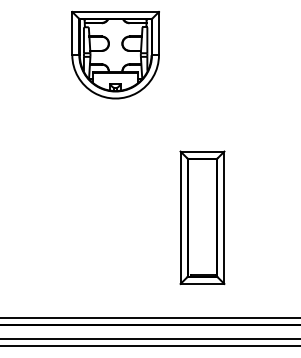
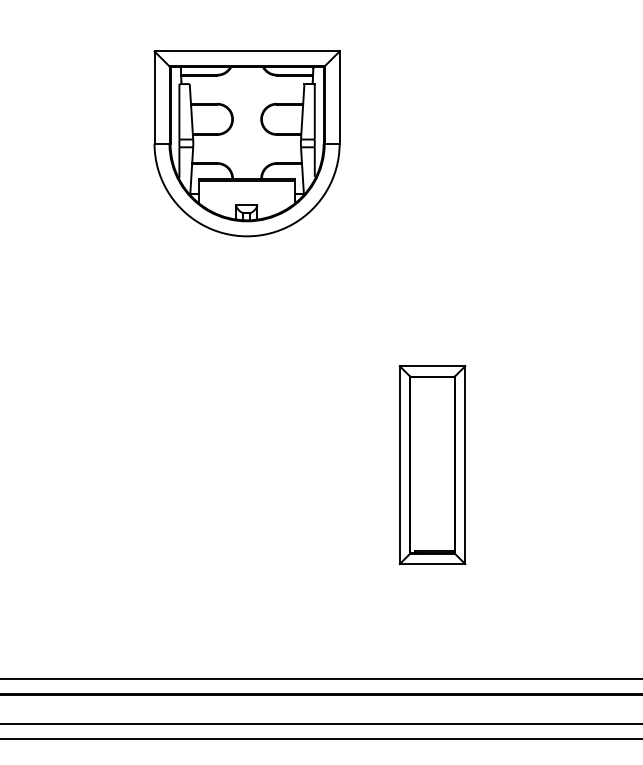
part: (115, 54) -> (246, 142), moved
part: (202, 217) -> (432, 464), size x0.7

